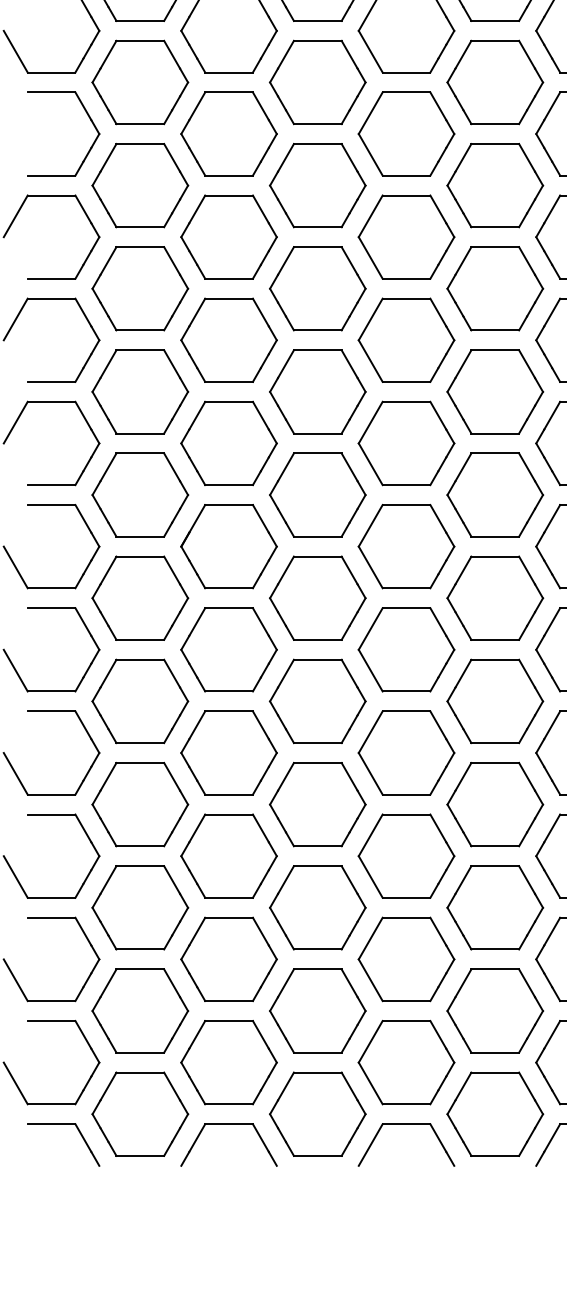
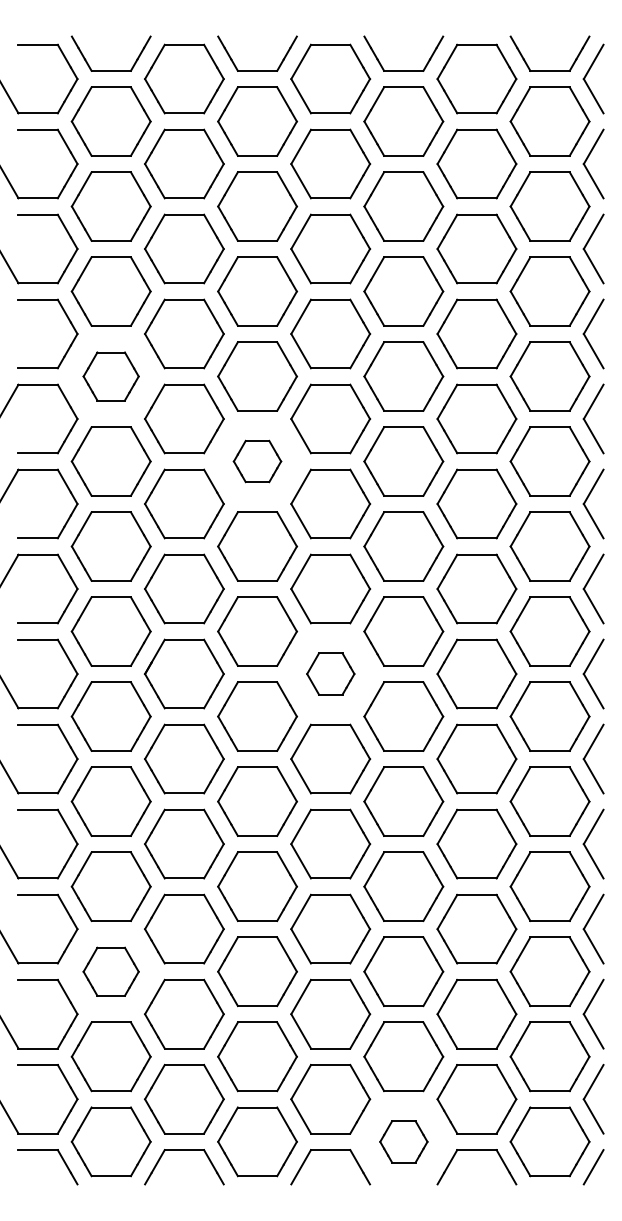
part: (139, 185) -> (110, 376), size x0.7
part: (317, 288) -> (257, 461), size x0.6
part: (406, 545) -> (330, 673), size x0.6
part: (139, 907) -> (110, 971), size x0.7
part: (494, 1113) -> (403, 1141), size x0.6

